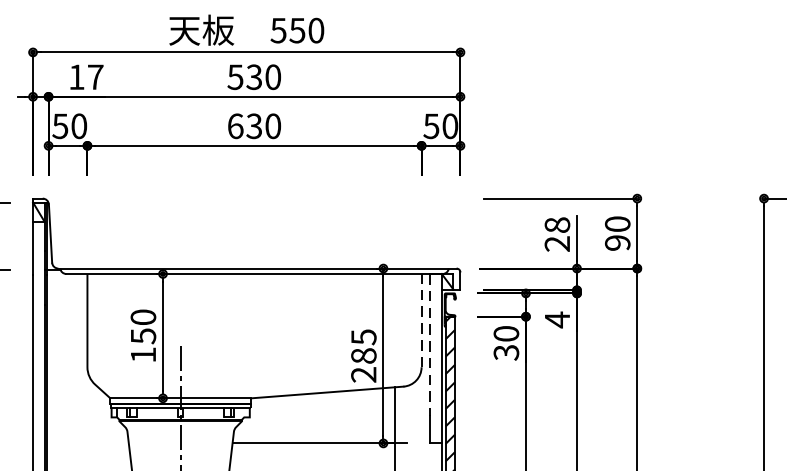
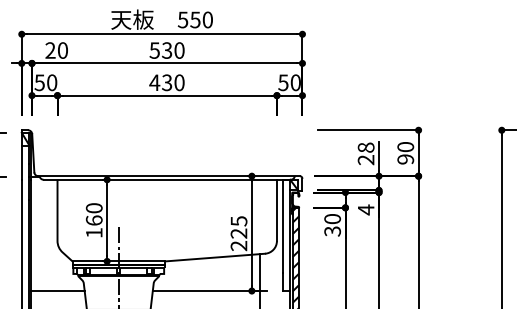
text: (85, 77) -> (56, 50), 17 -> 20
text: (235, 125) -> (154, 82), 630 -> 430
line: (420, 320) -> (276, 210), dashed -> solid
text: (142, 336) -> (93, 220), 150 -> 160
line: (430, 345) -> (282, 226), dashed -> solid
text: (363, 355) -> (238, 233), 285 -> 225
line: (87, 444) -> (57, 291), added

